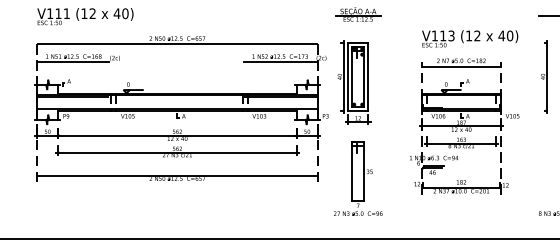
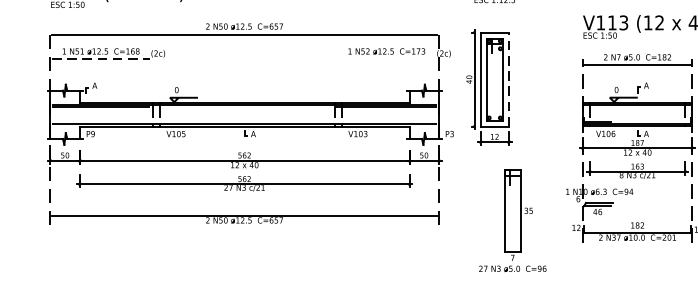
line: (73, 62) -> (100, 59), solid -> dashed
line: (279, 62) -> (385, 59), removed
line: (368, 76) -> (508, 78), solid -> dashed
part: (358, 178) -> (513, 220), moved

